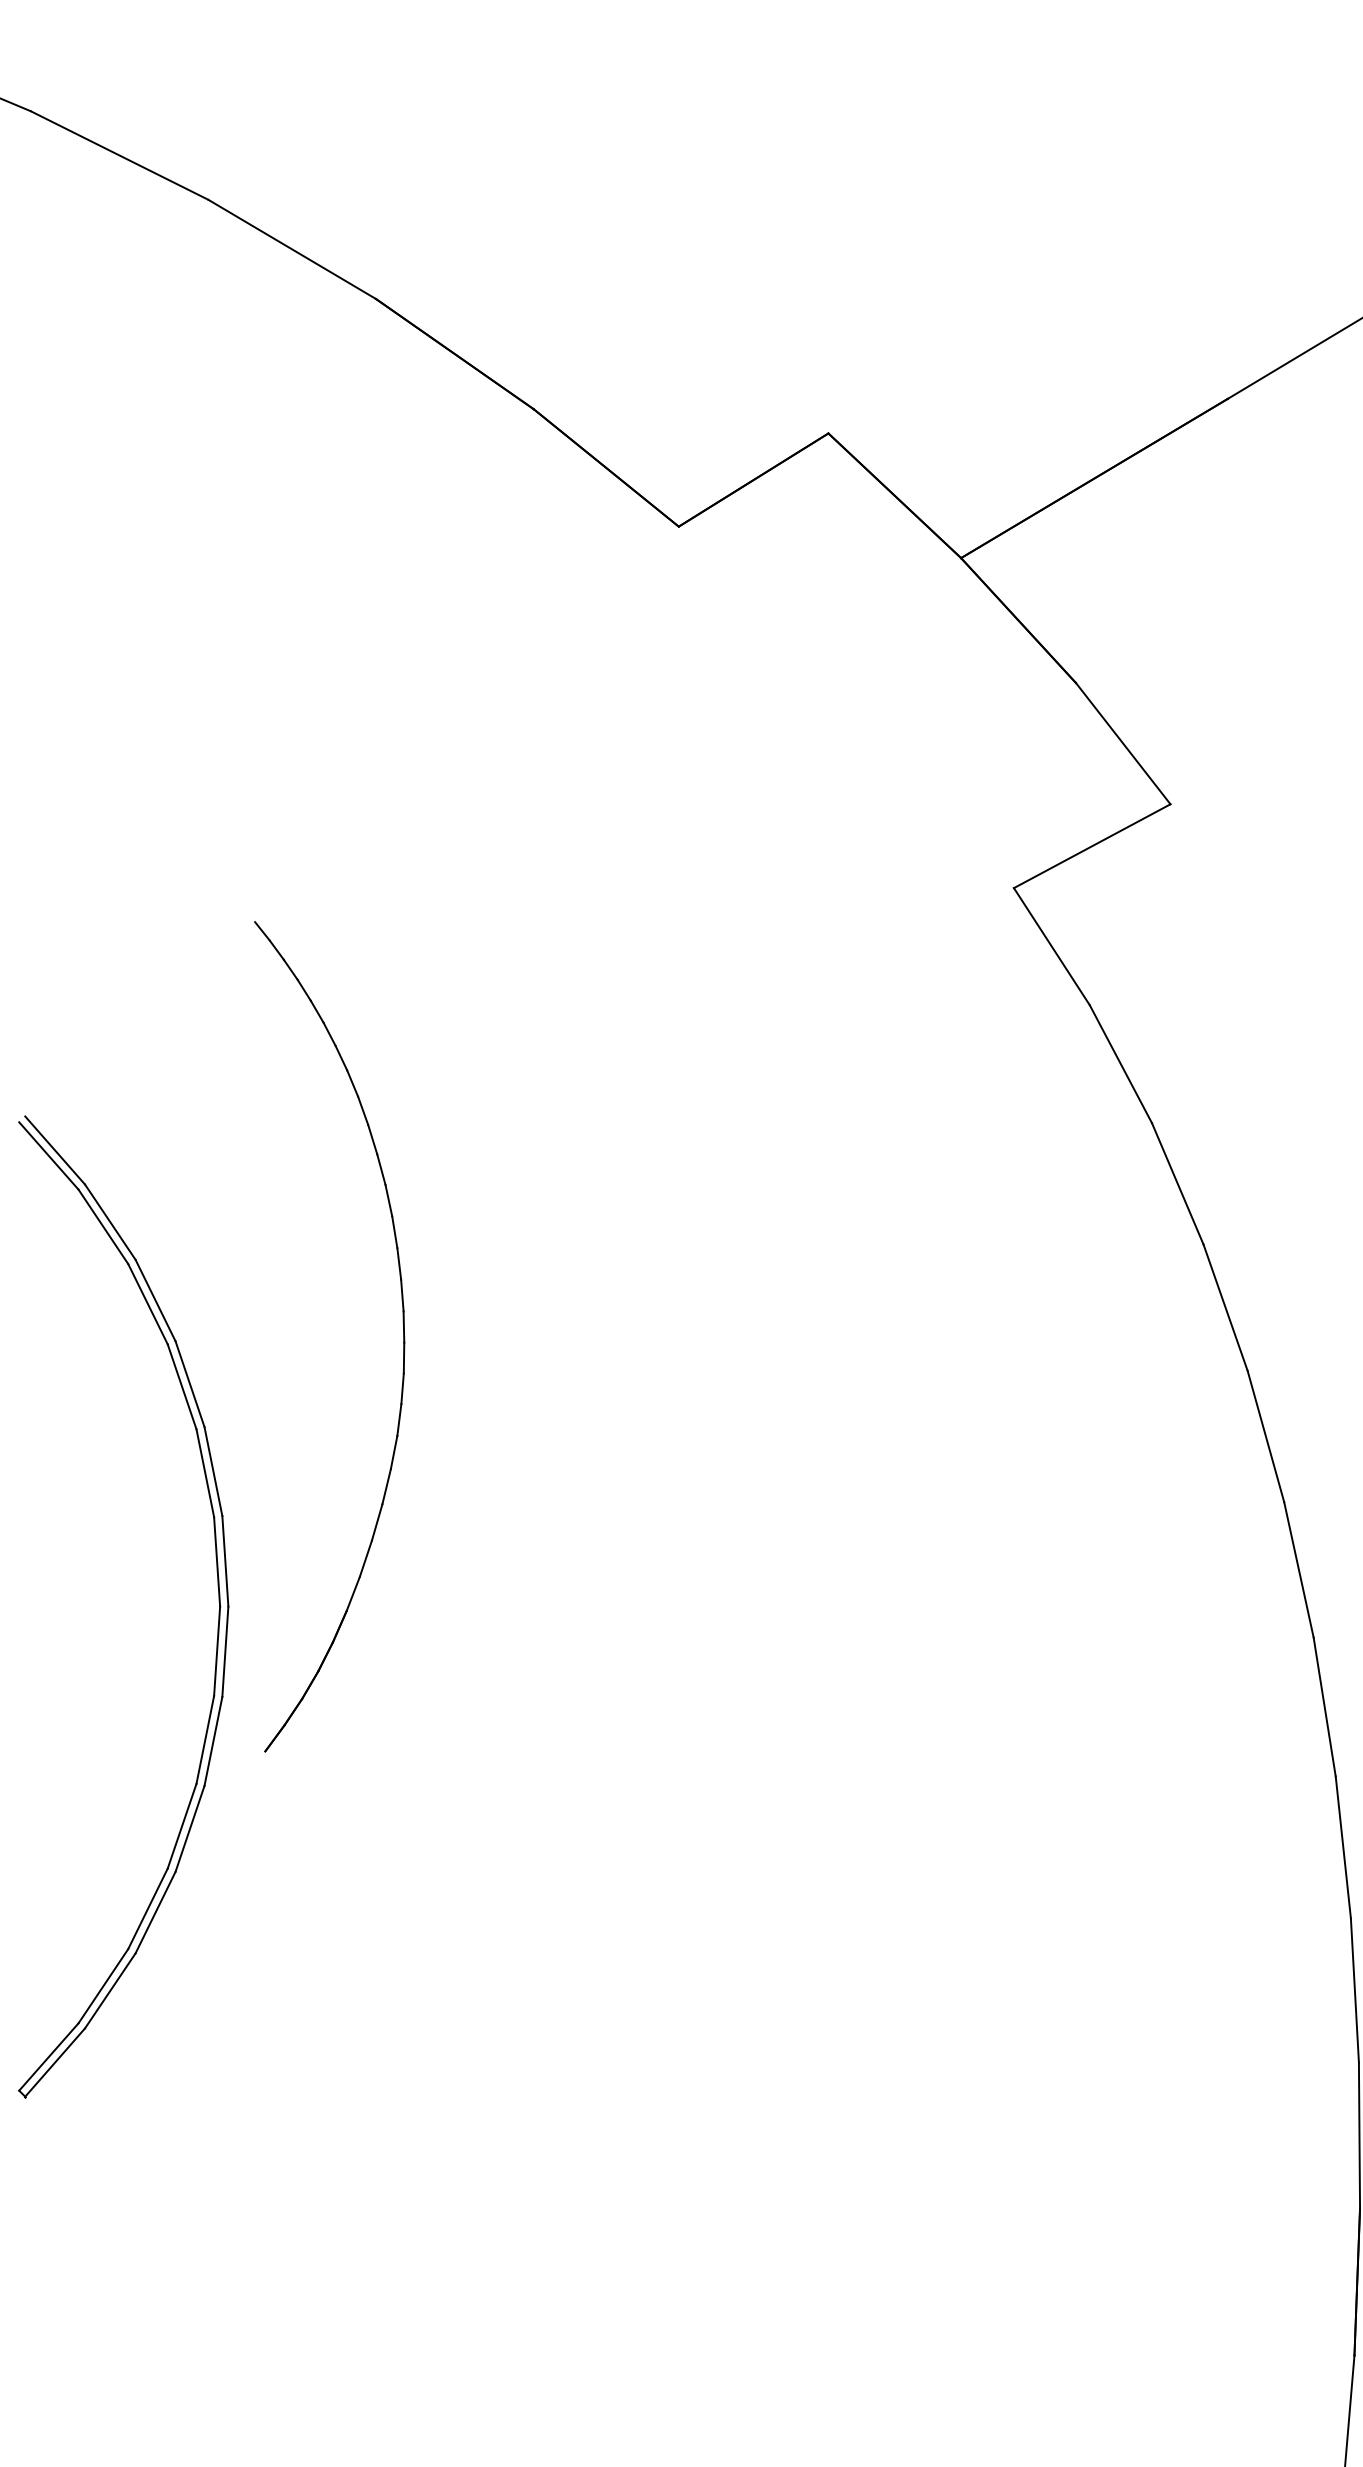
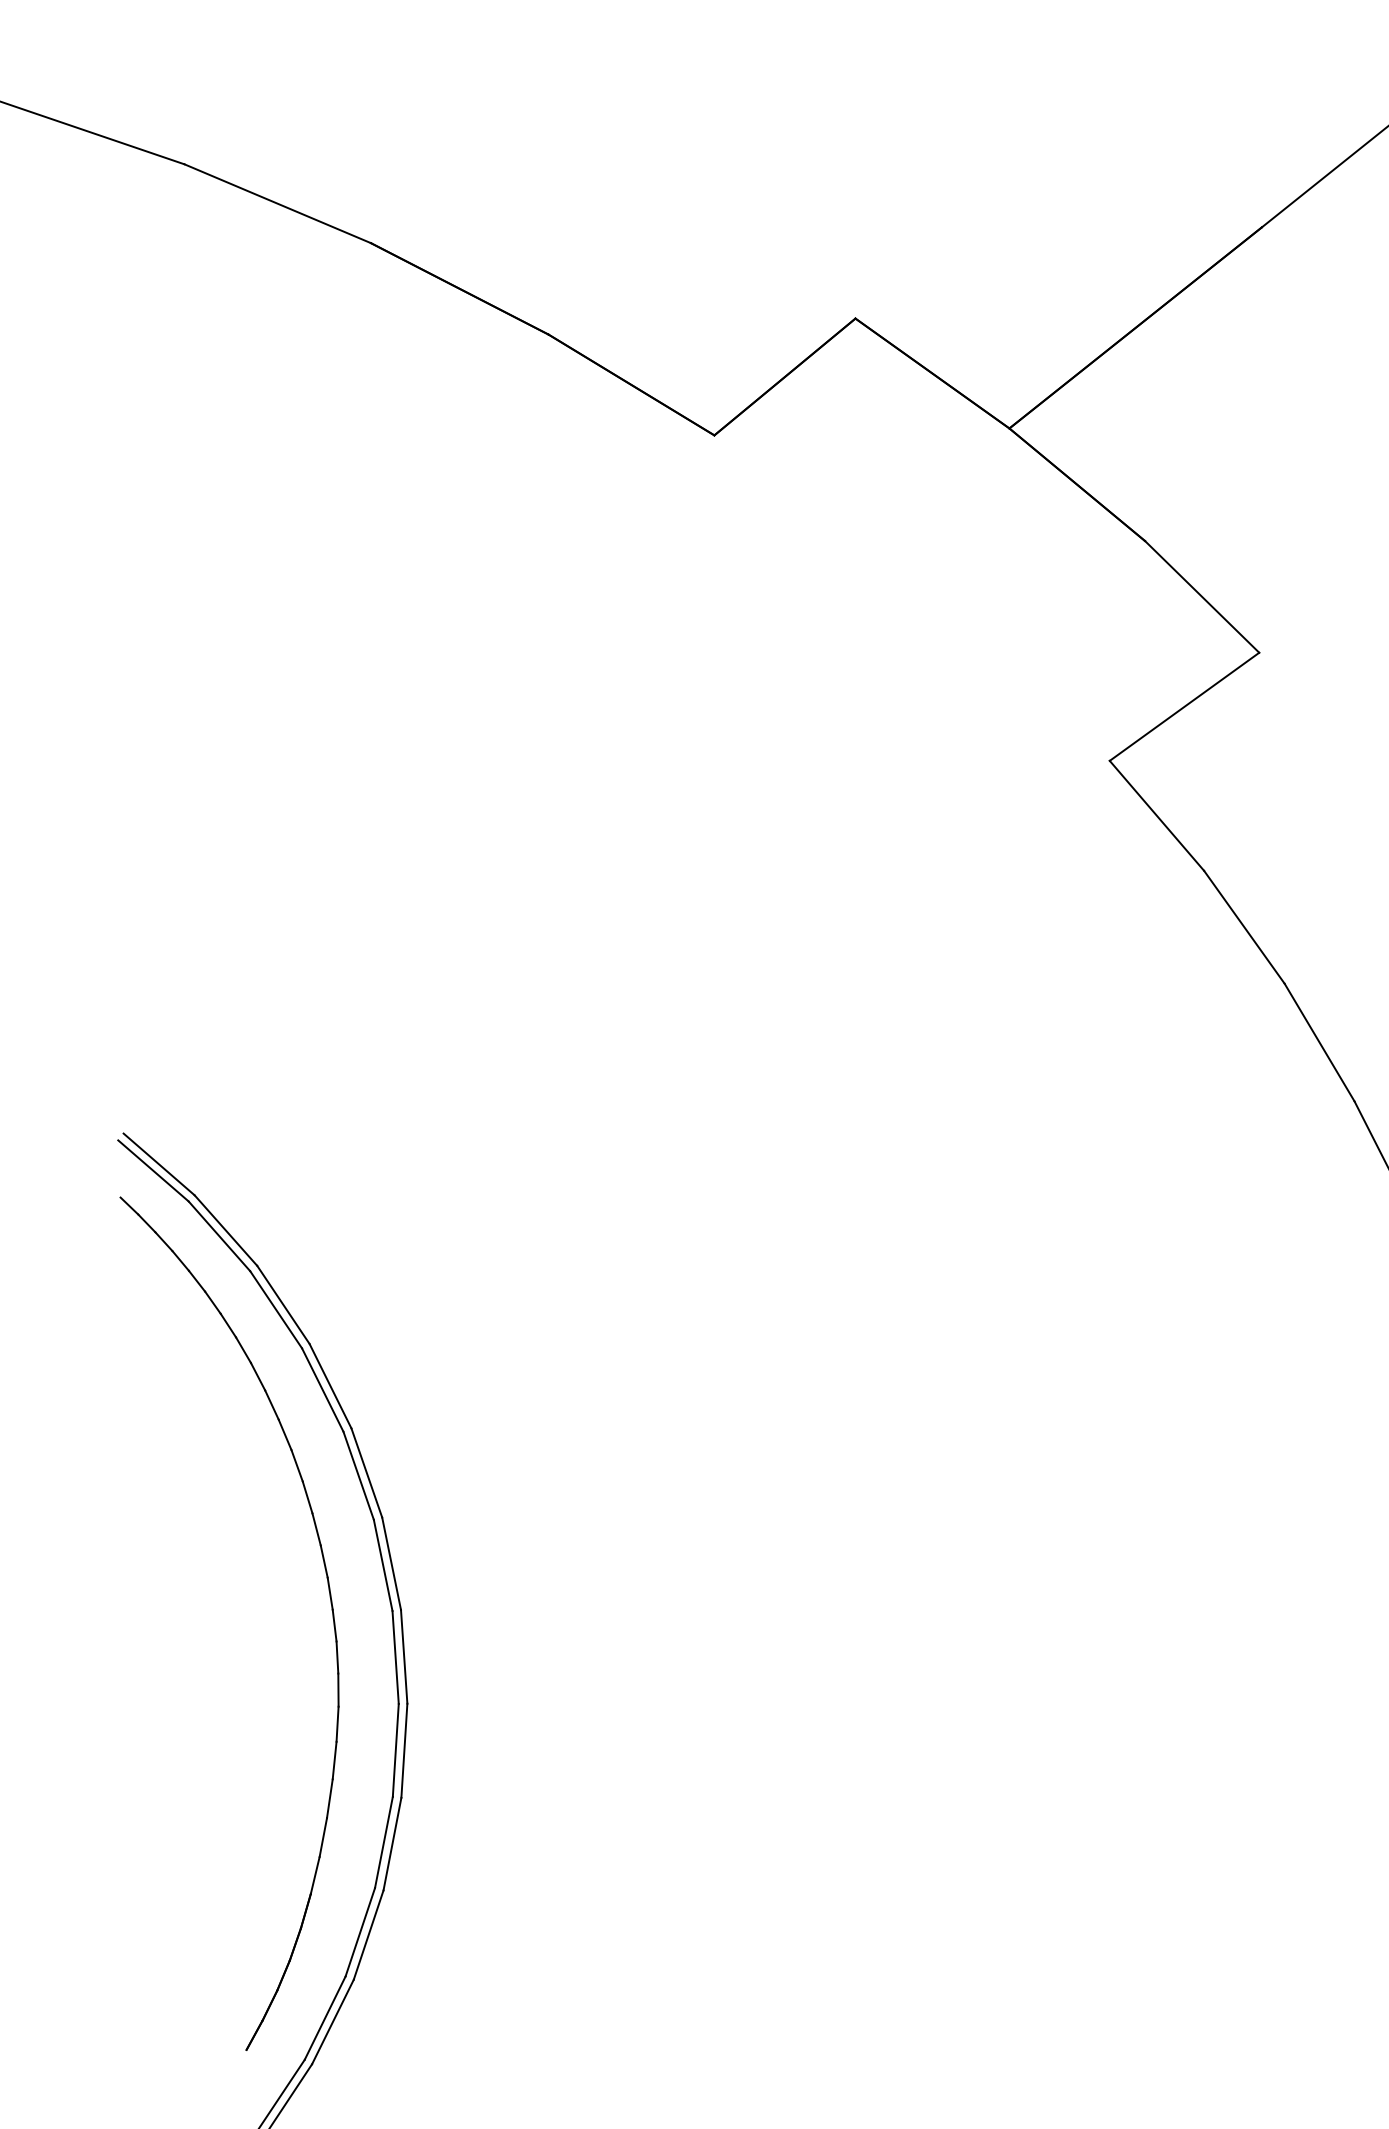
part: (403, 1336) -> (331, 1603), moved

